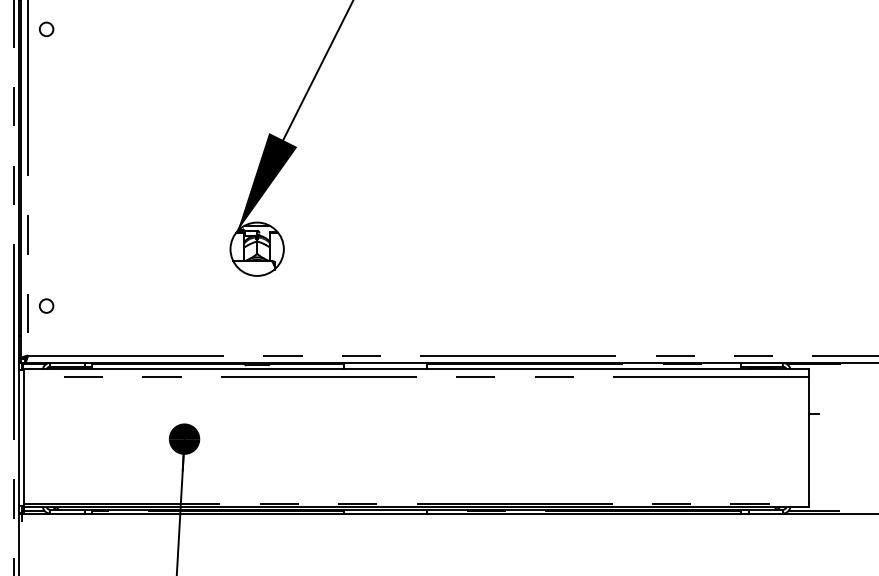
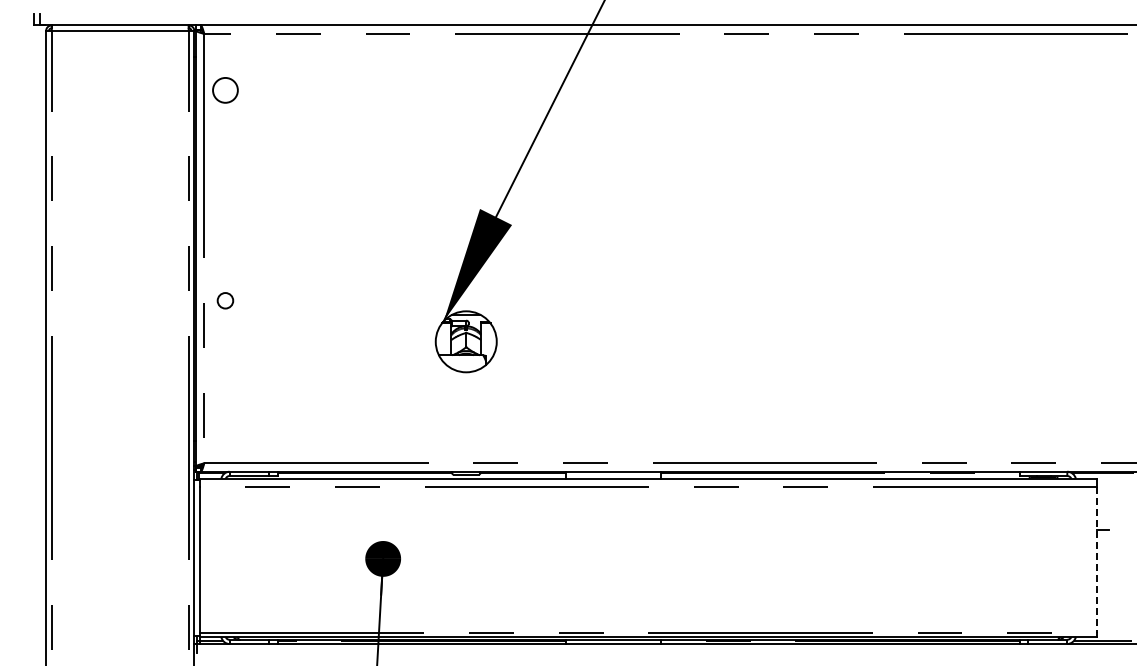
circle: (46, 29) -> (225, 90), size x1.6
circle: (46, 305) -> (225, 300), moved
line: (809, 439) -> (1097, 559), solid -> dashed

